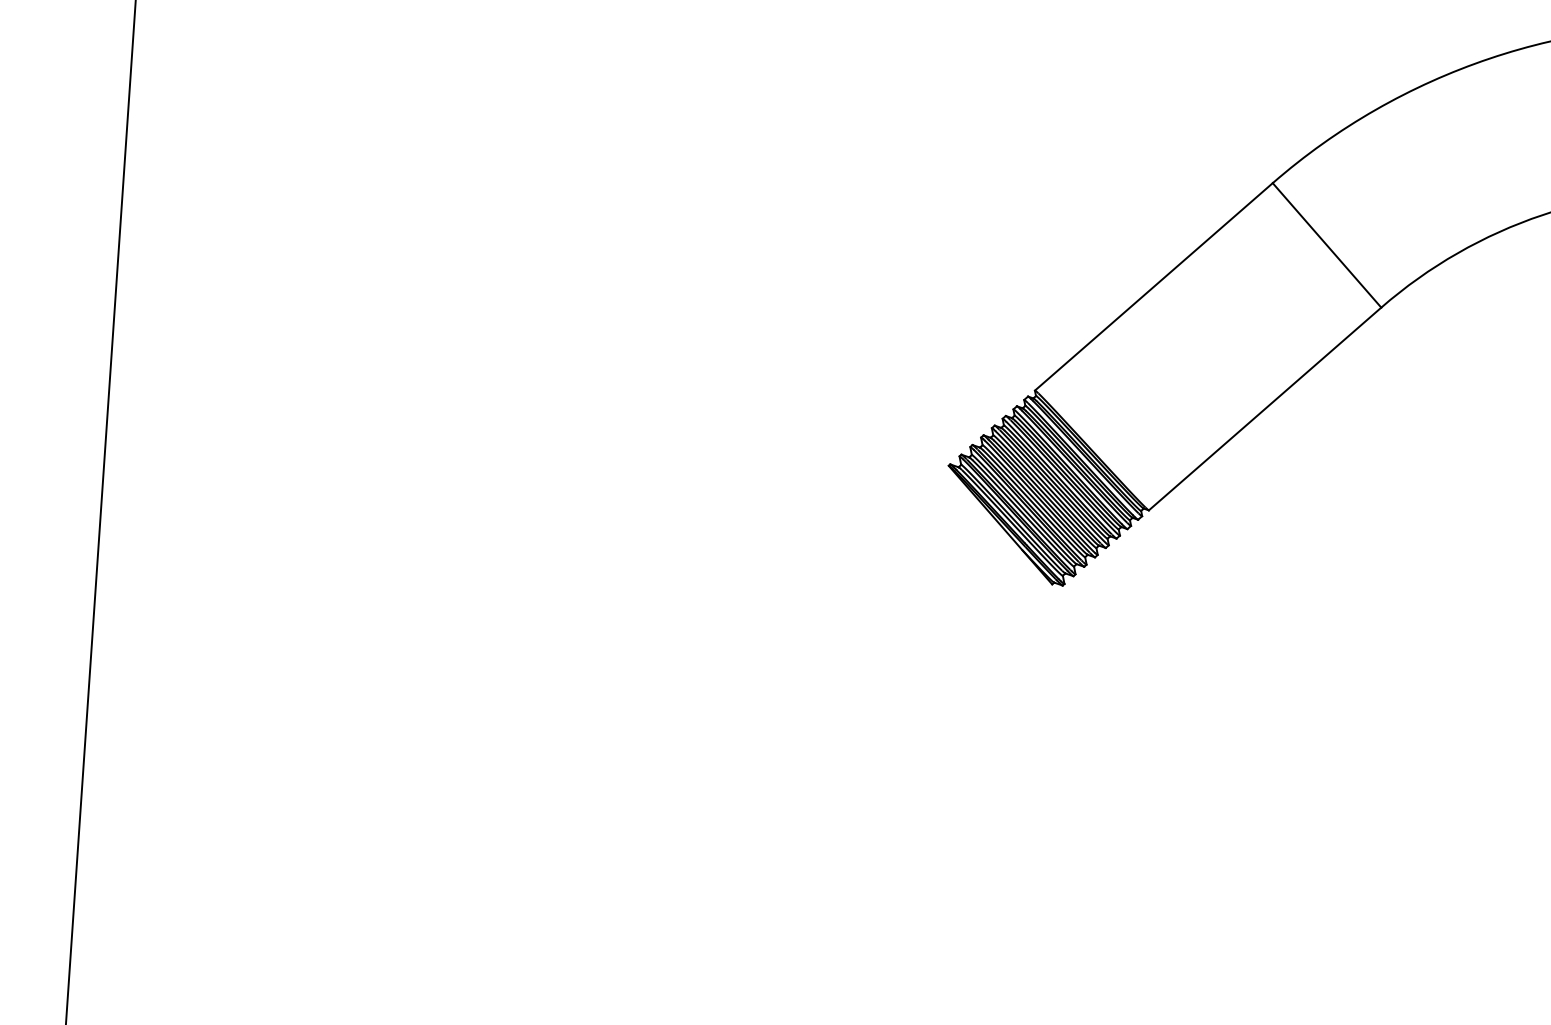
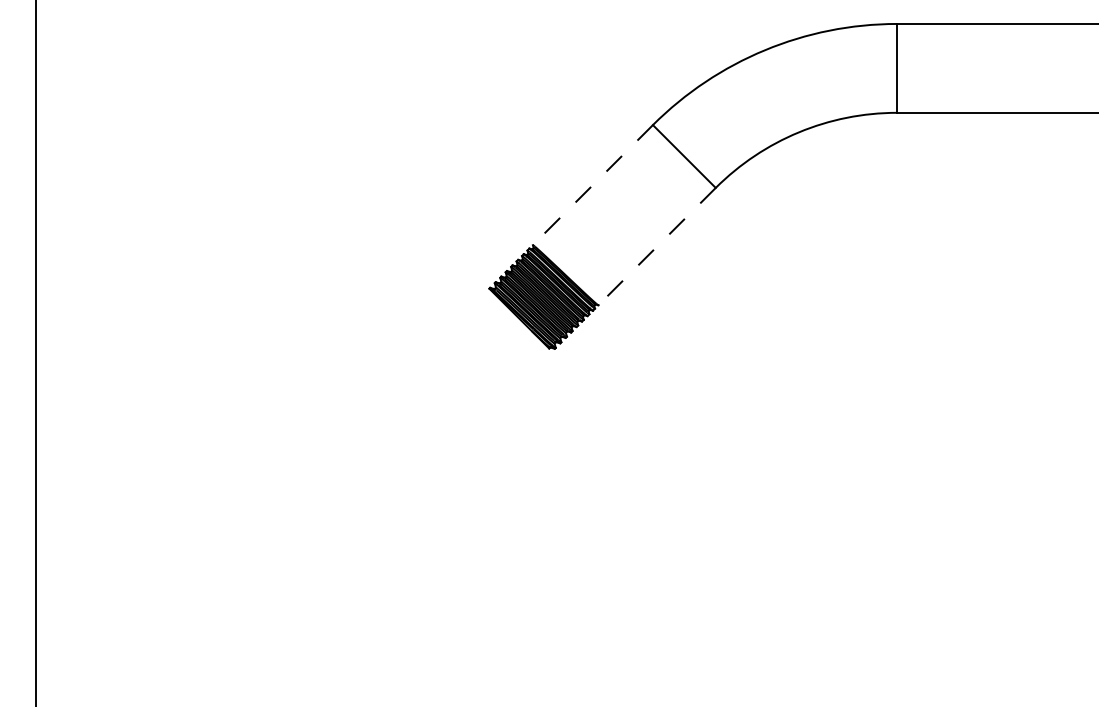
line: (1153, 287) -> (592, 185), solid -> dashed
line: (1265, 408) -> (657, 246), solid -> dashed

